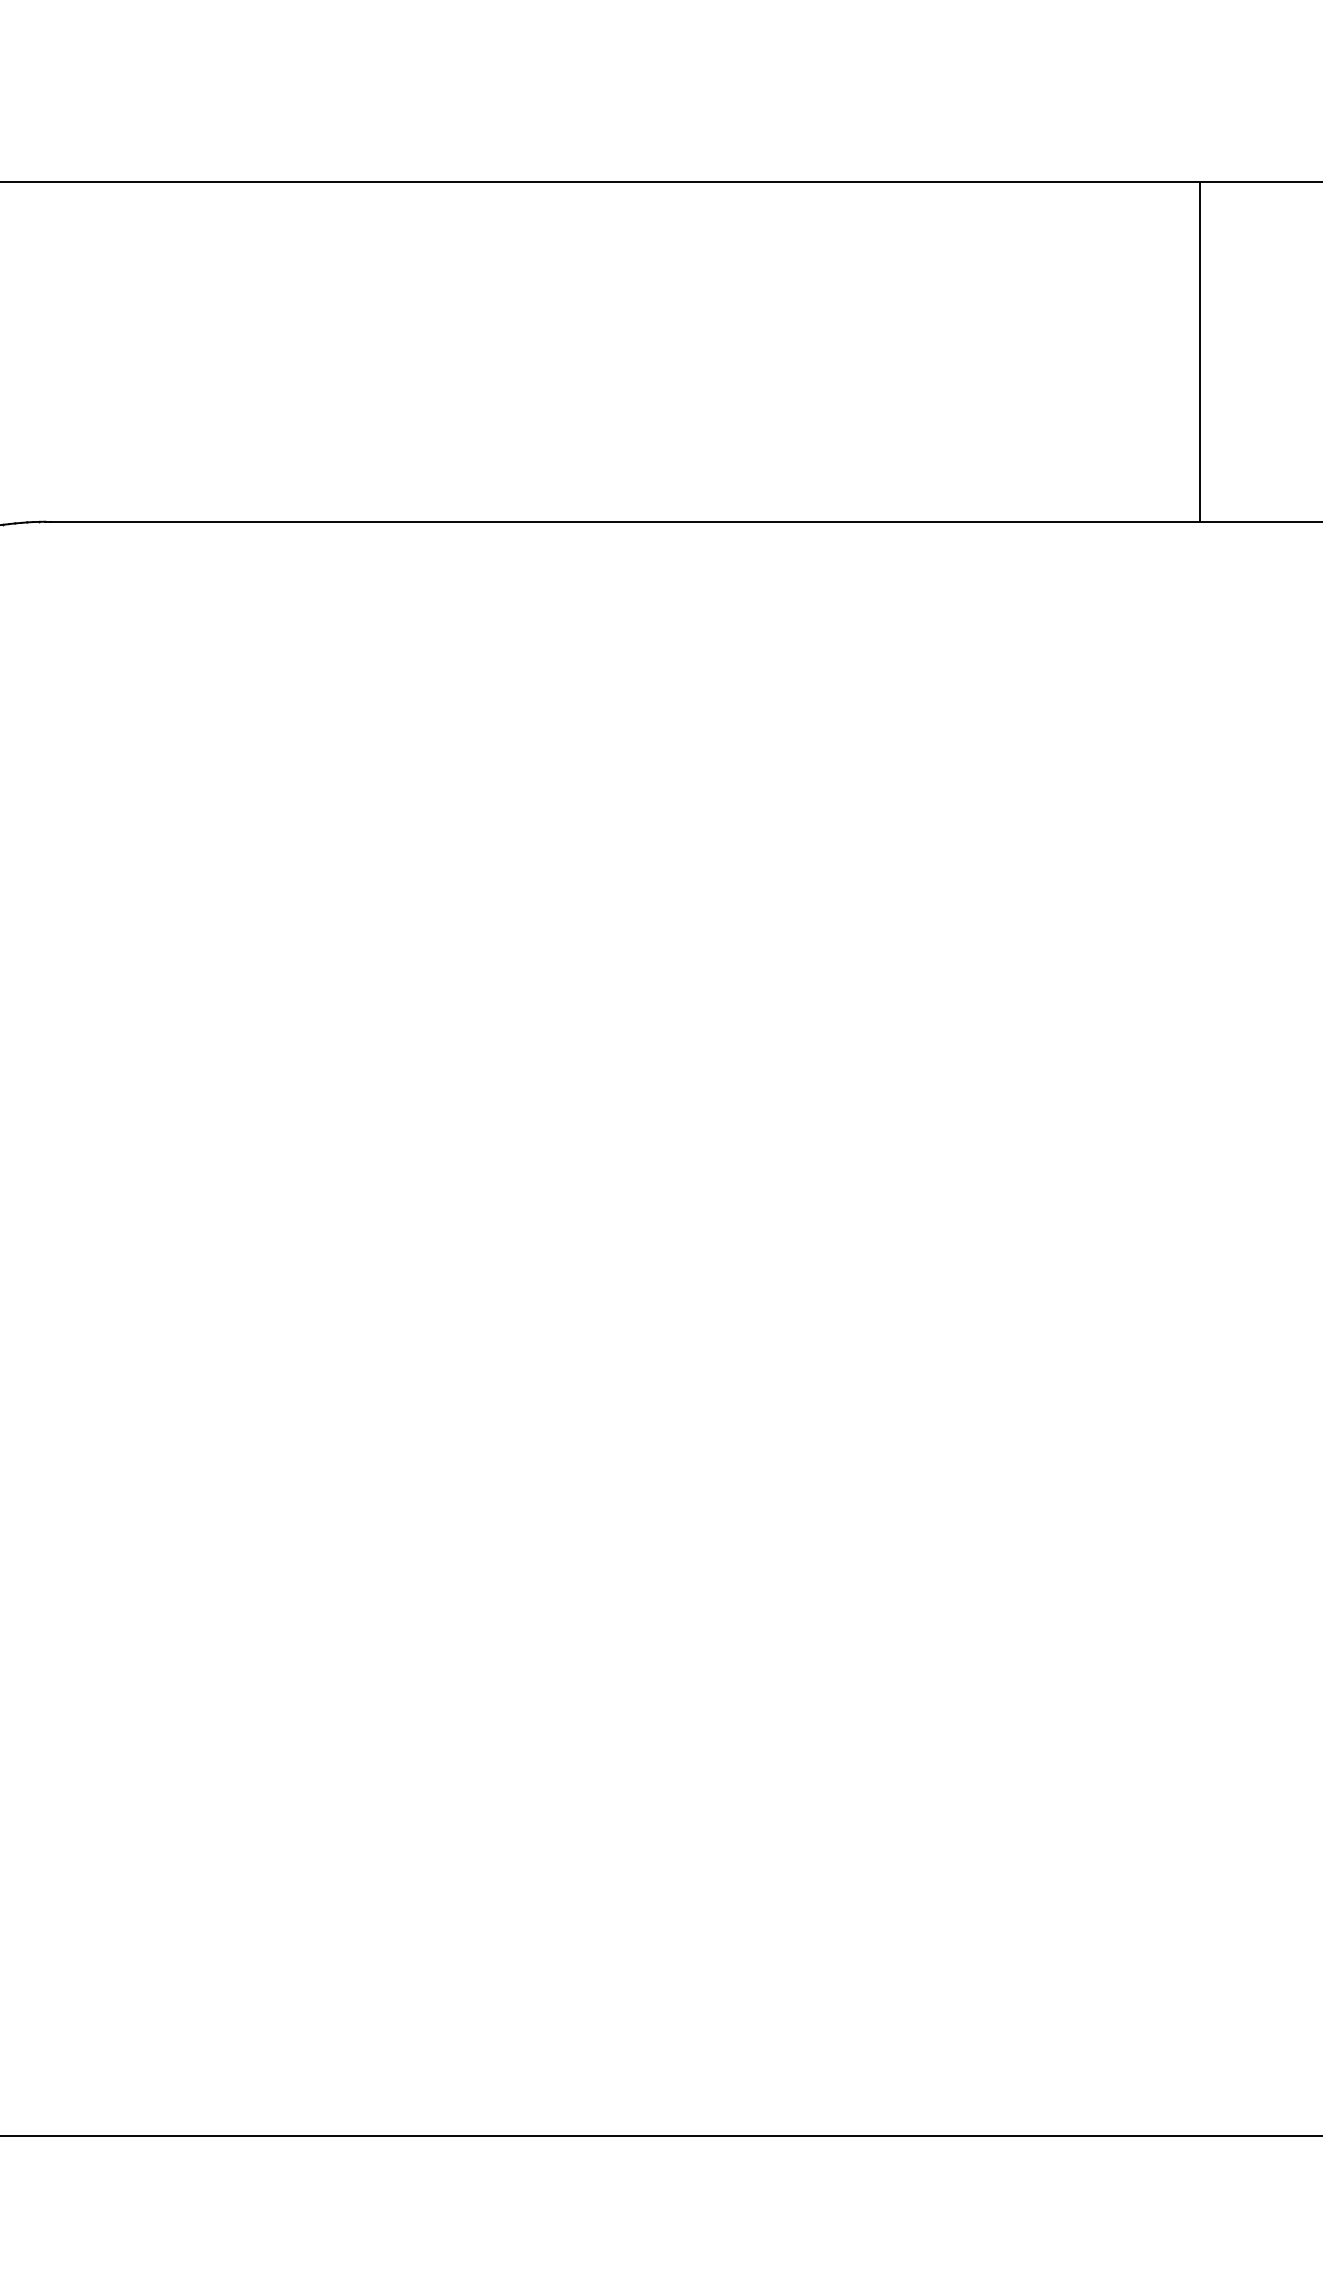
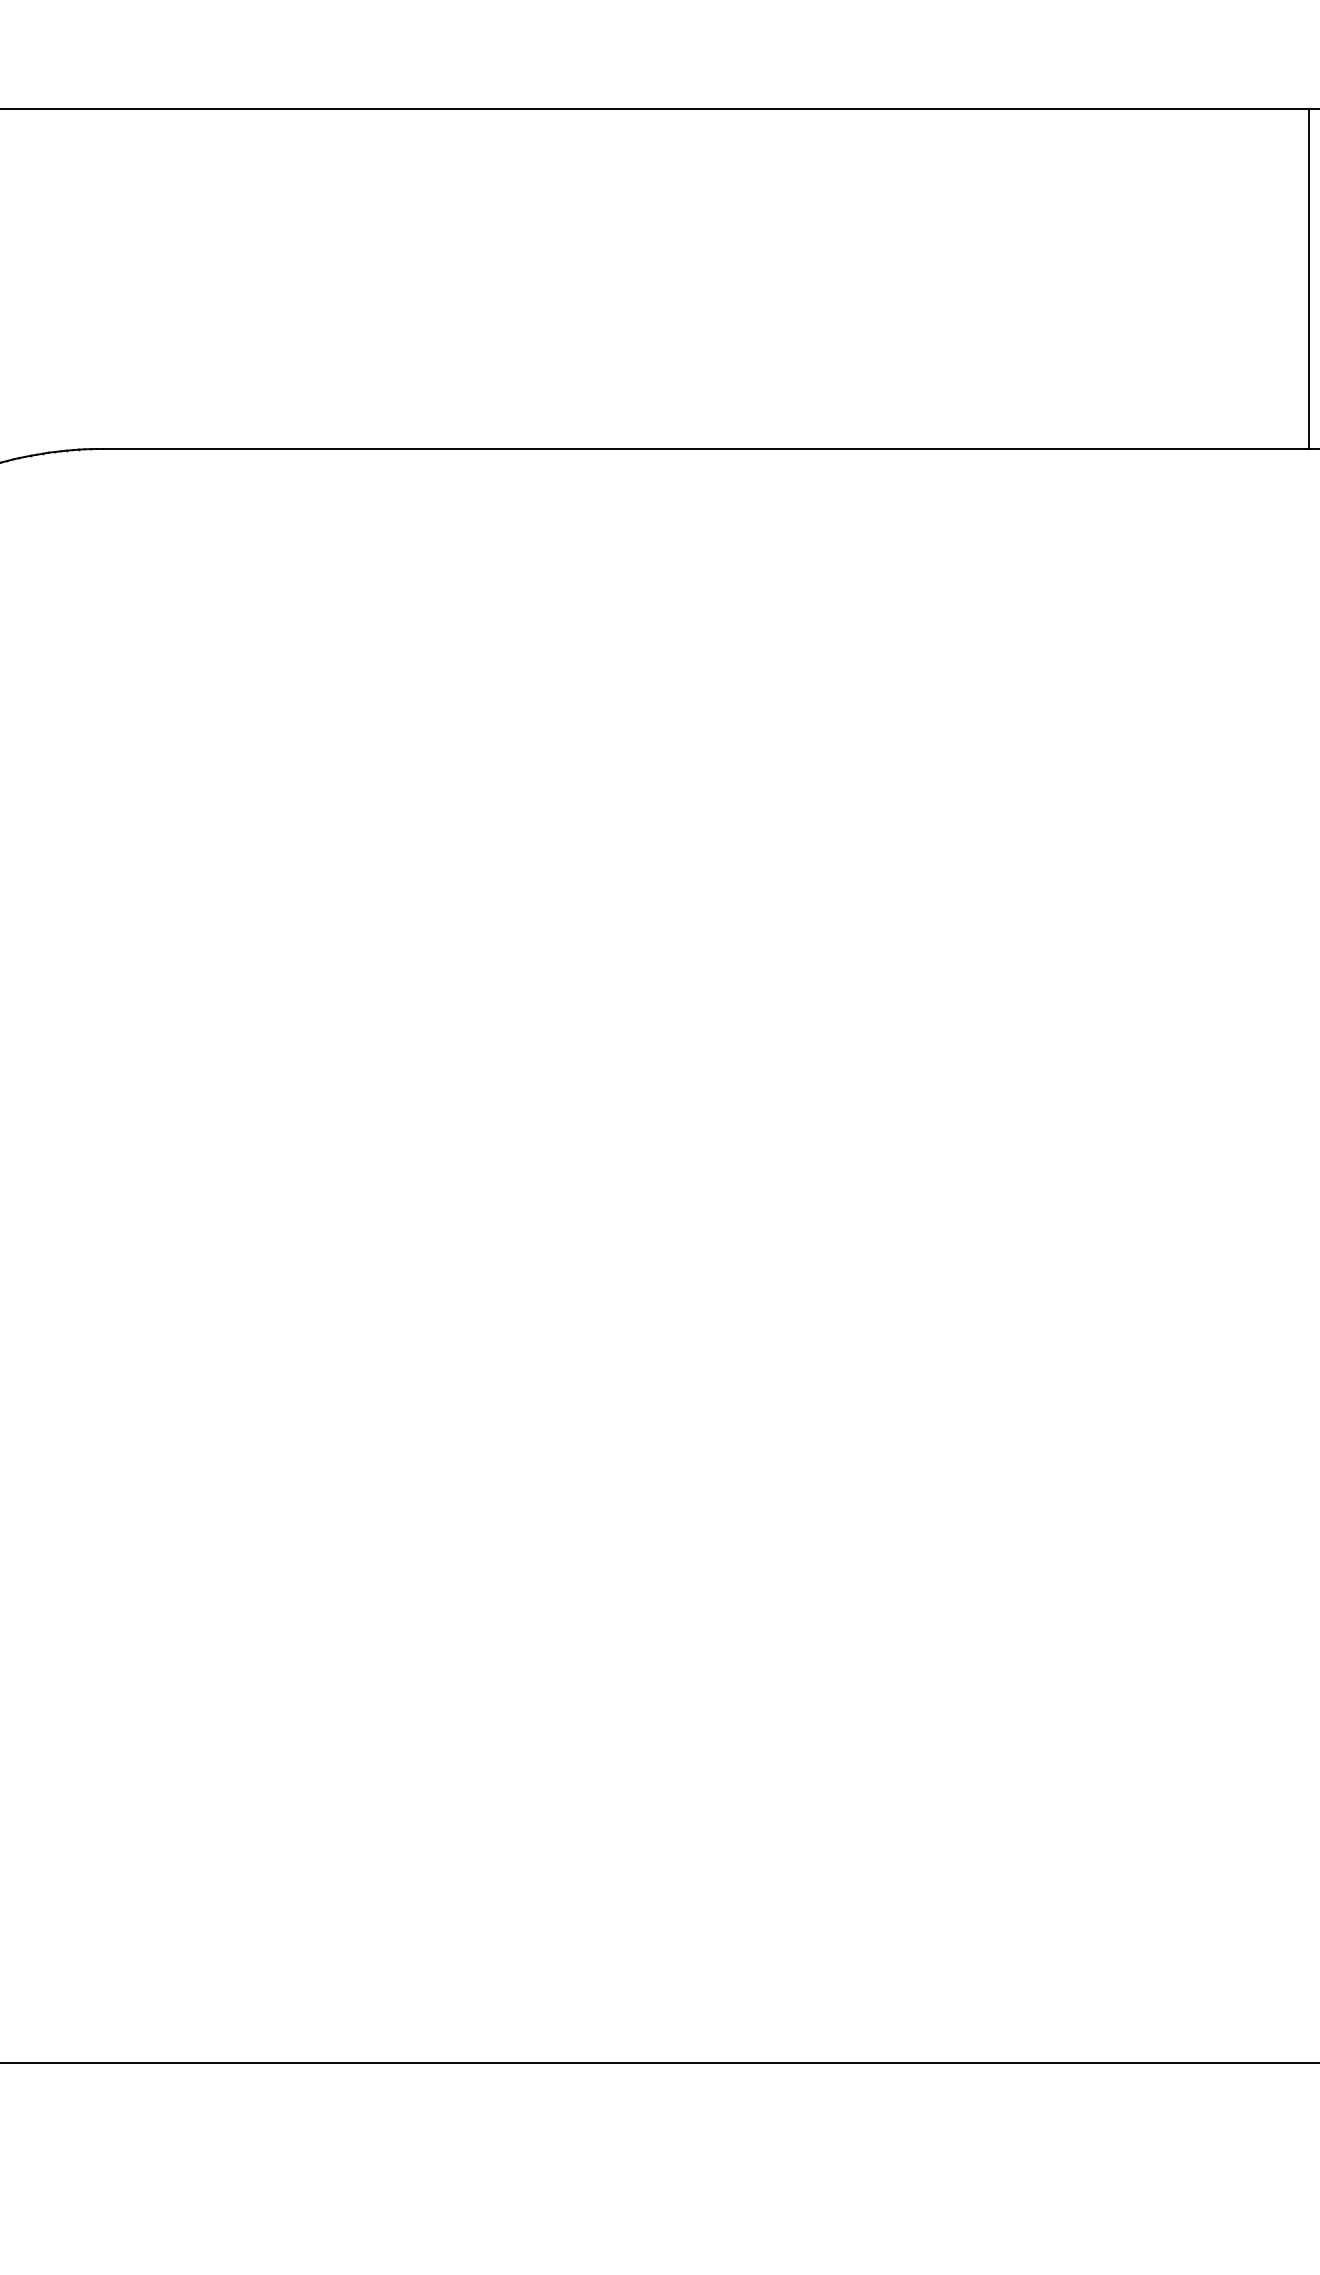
line: (1199, 351) -> (1308, 278), moved

